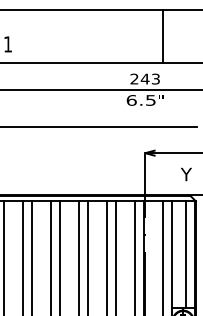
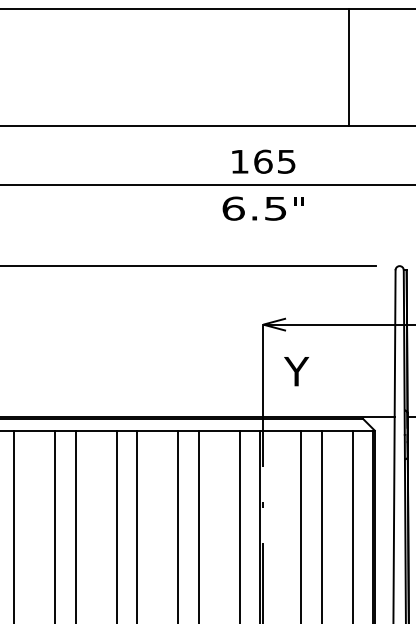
line: (163, 36) -> (349, 68), moved
text: (144, 78) -> (261, 160), 243 -> 165
text: (186, 174) -> (296, 371), moved

